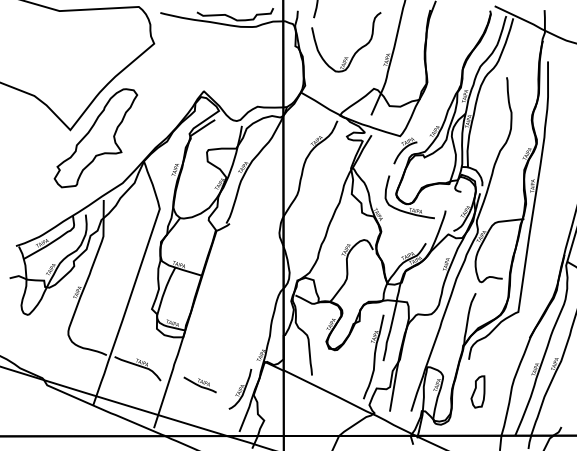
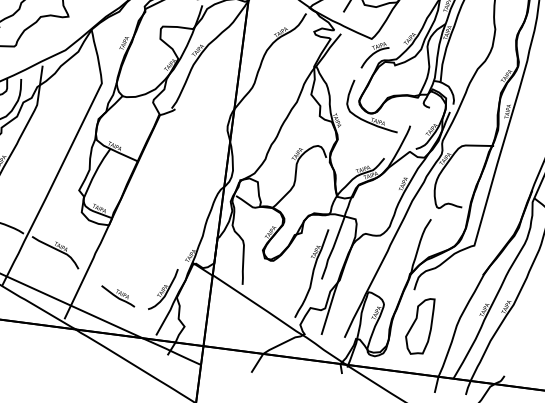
part: (199, 384) -> (117, 295), moved
part: (477, 391) -> (418, 325), size x1.67

